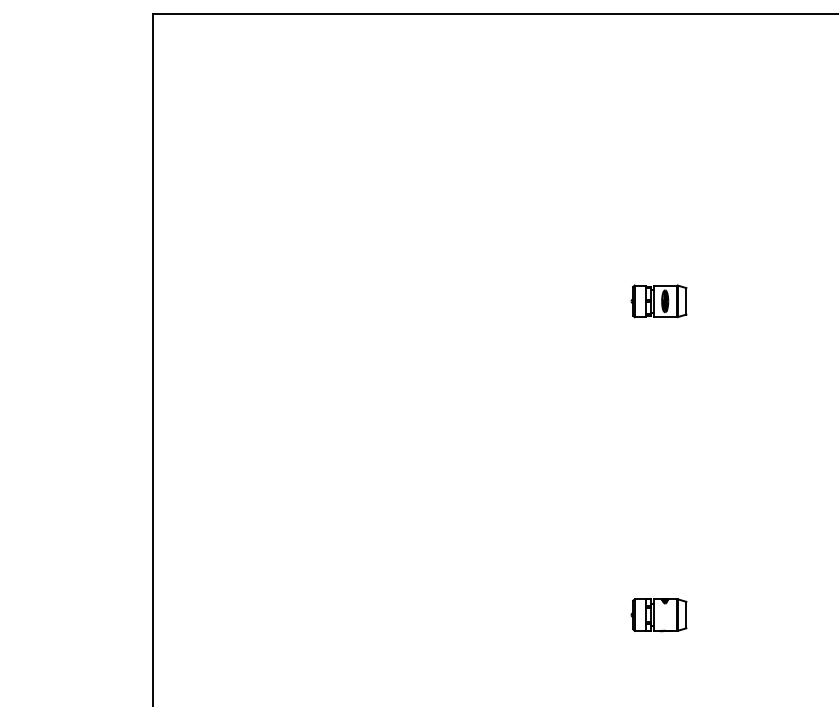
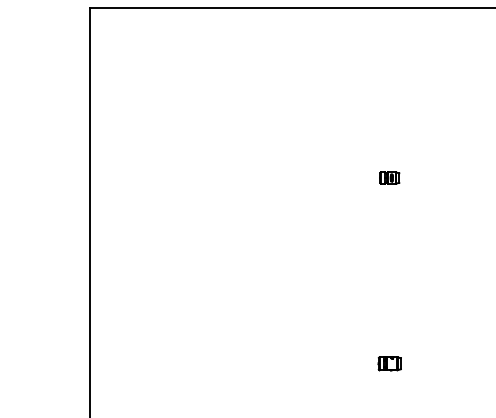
part: (658, 300) -> (389, 177), size x0.6
part: (658, 614) -> (389, 363), size x0.7

